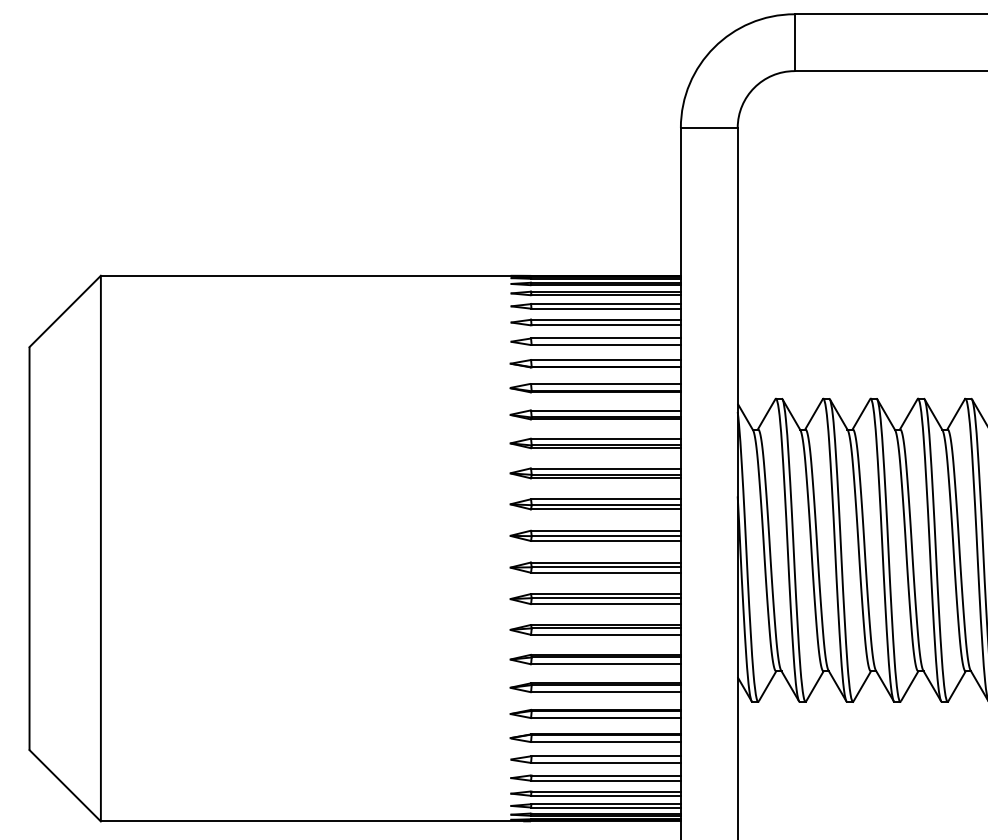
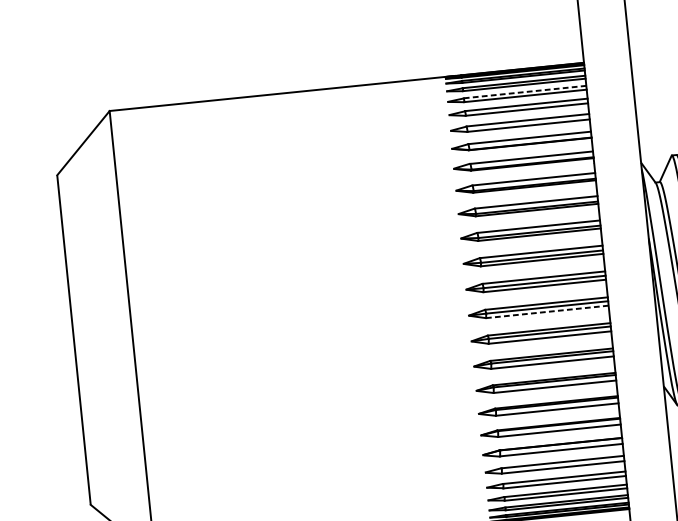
line: (605, 303) -> (524, 91), solid -> dashed
line: (605, 572) -> (546, 311), solid -> dashed

